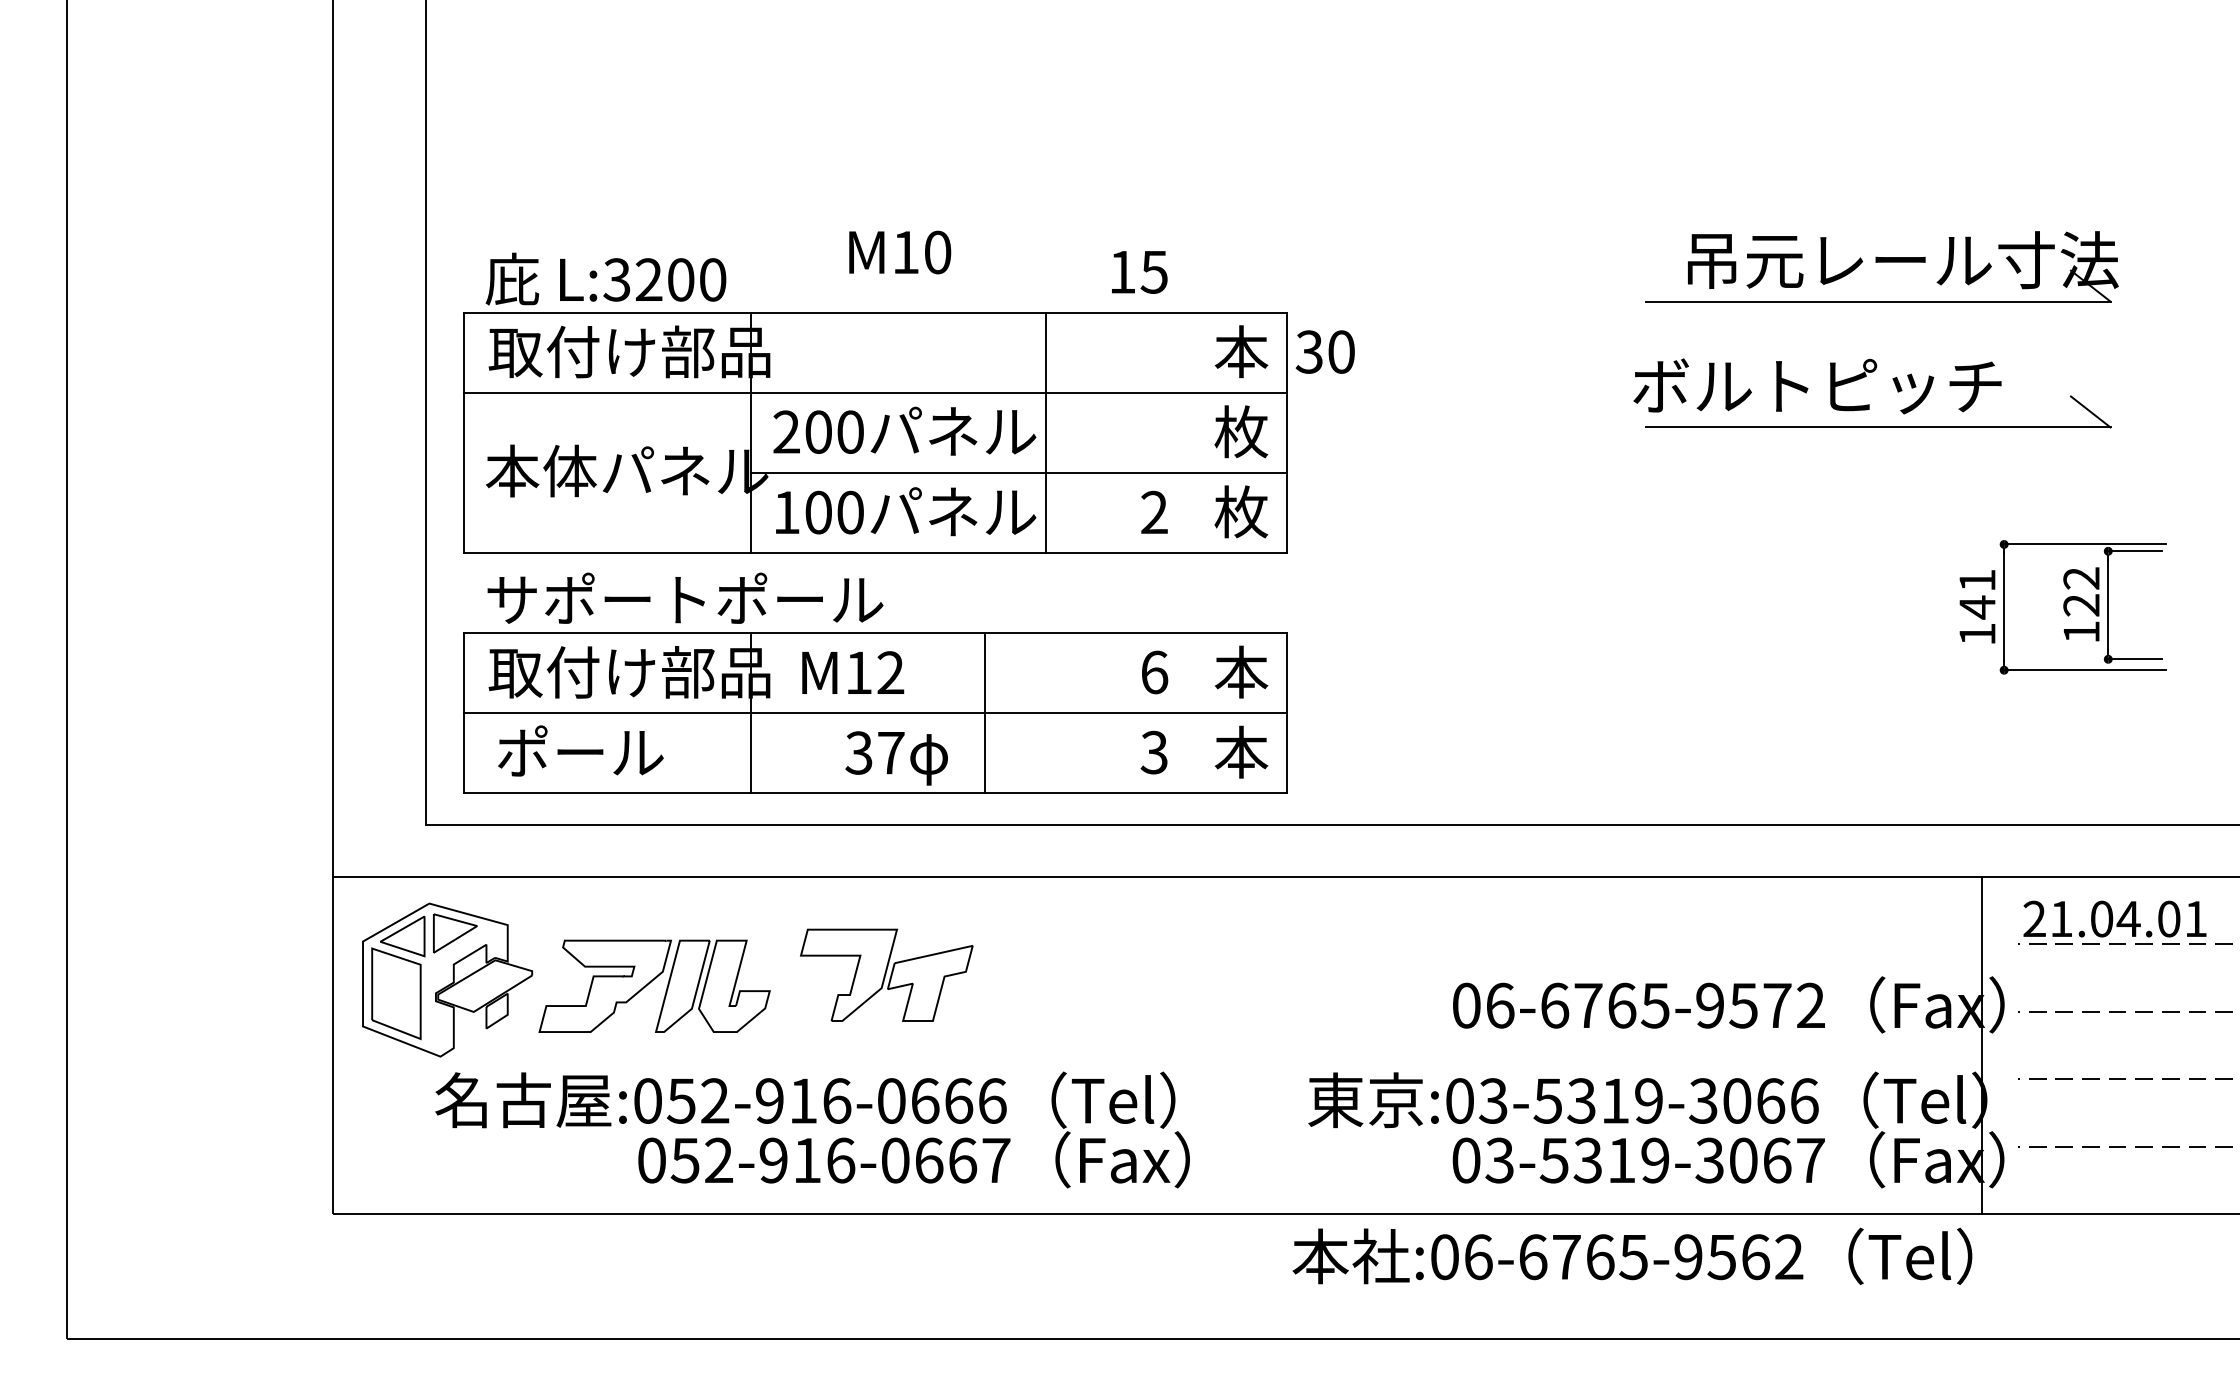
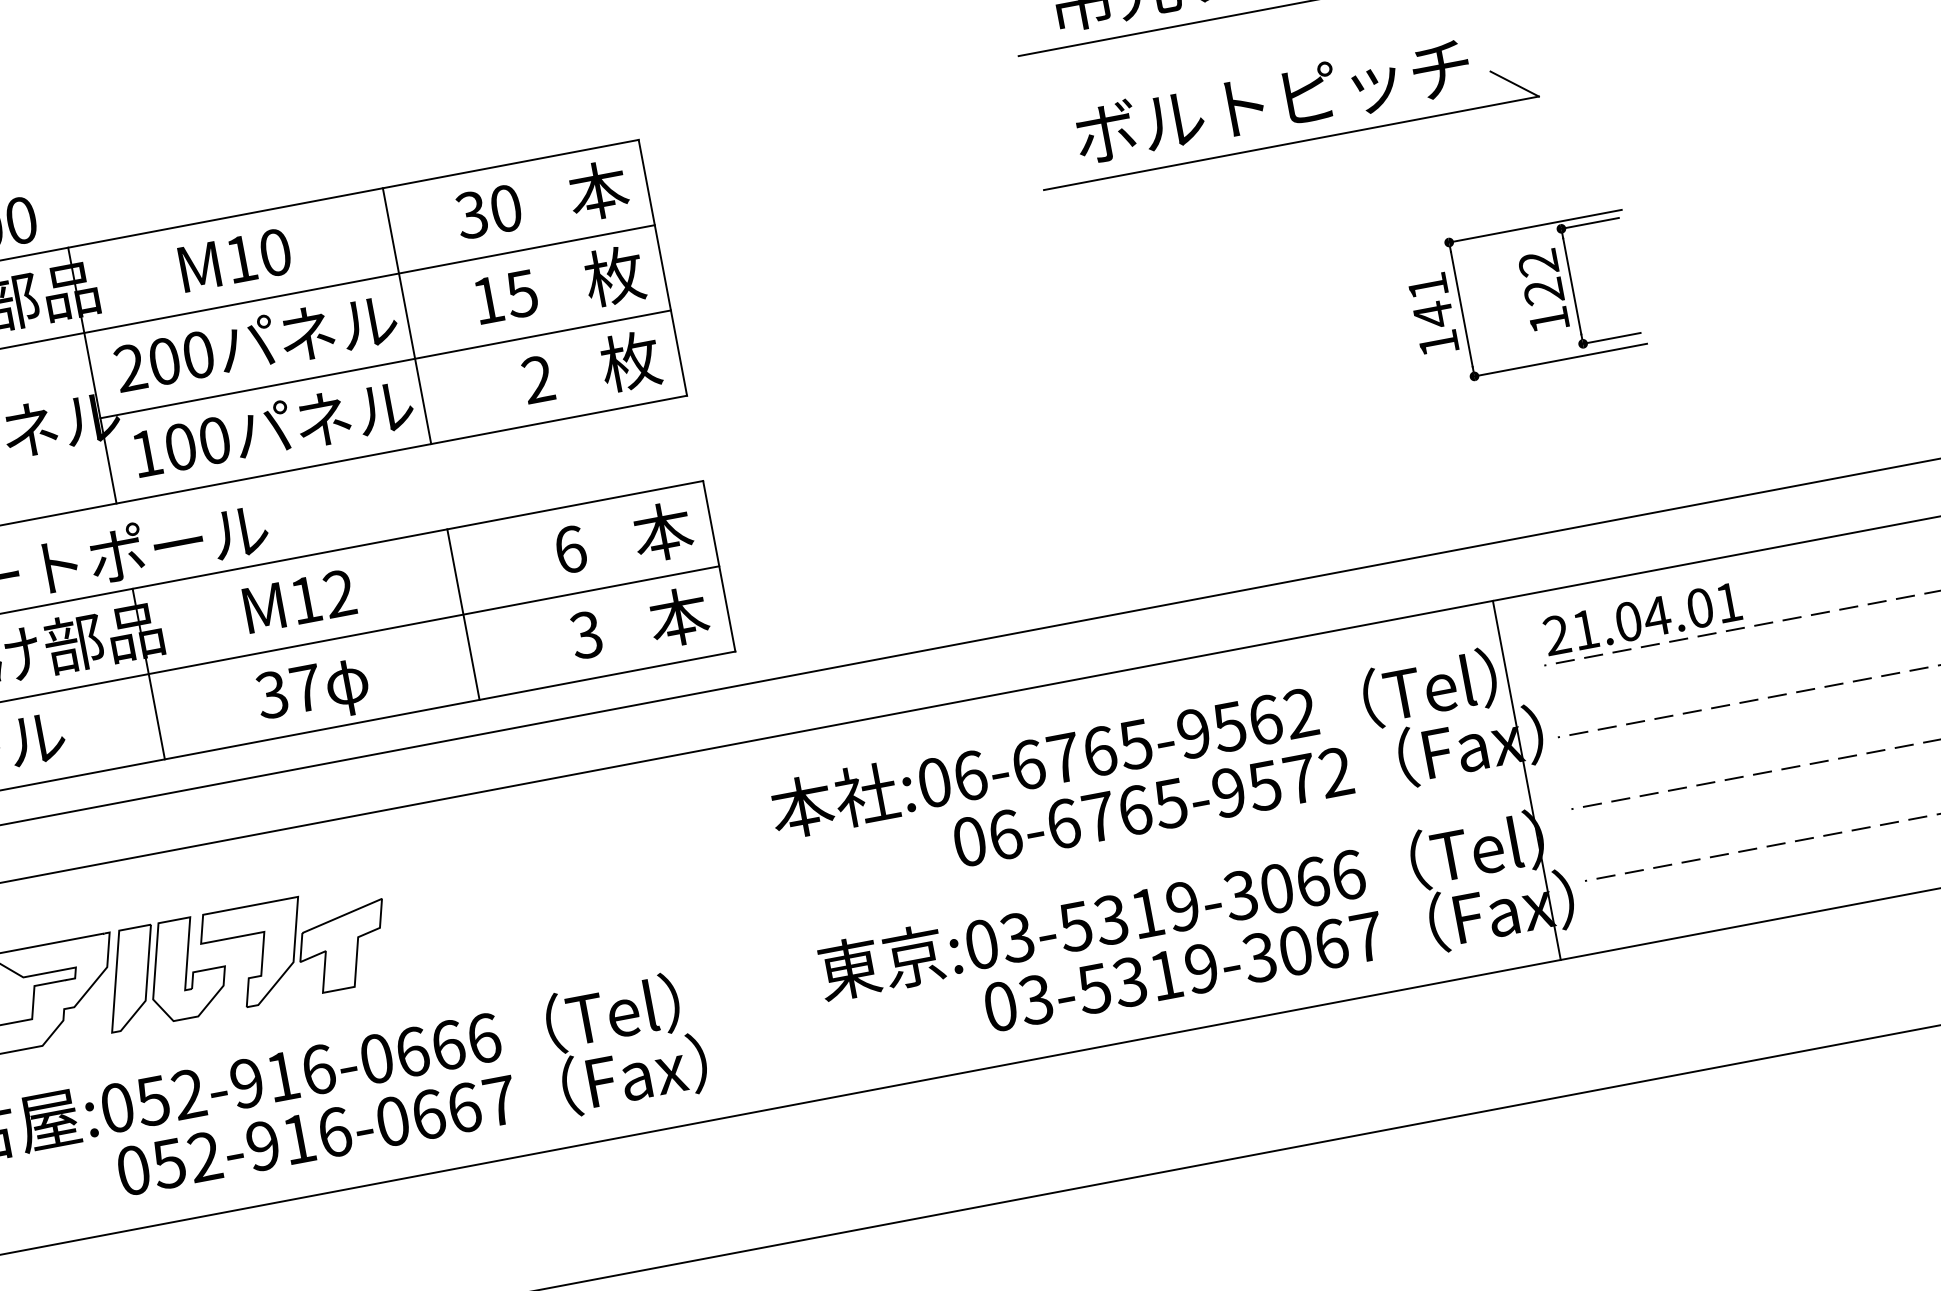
text: (900, 252) -> (235, 260), moved
text: (1139, 272) -> (506, 297), moved
text: (1324, 351) -> (487, 211), moved
text: (1817, 386) -> (1273, 101), moved
text: (853, 672) -> (300, 600), moved
line: (985, 712) -> (463, 614), moved
part: (886, 974) -> (295, 946), moved
text: (1632, 1255) -> (1134, 743), moved

